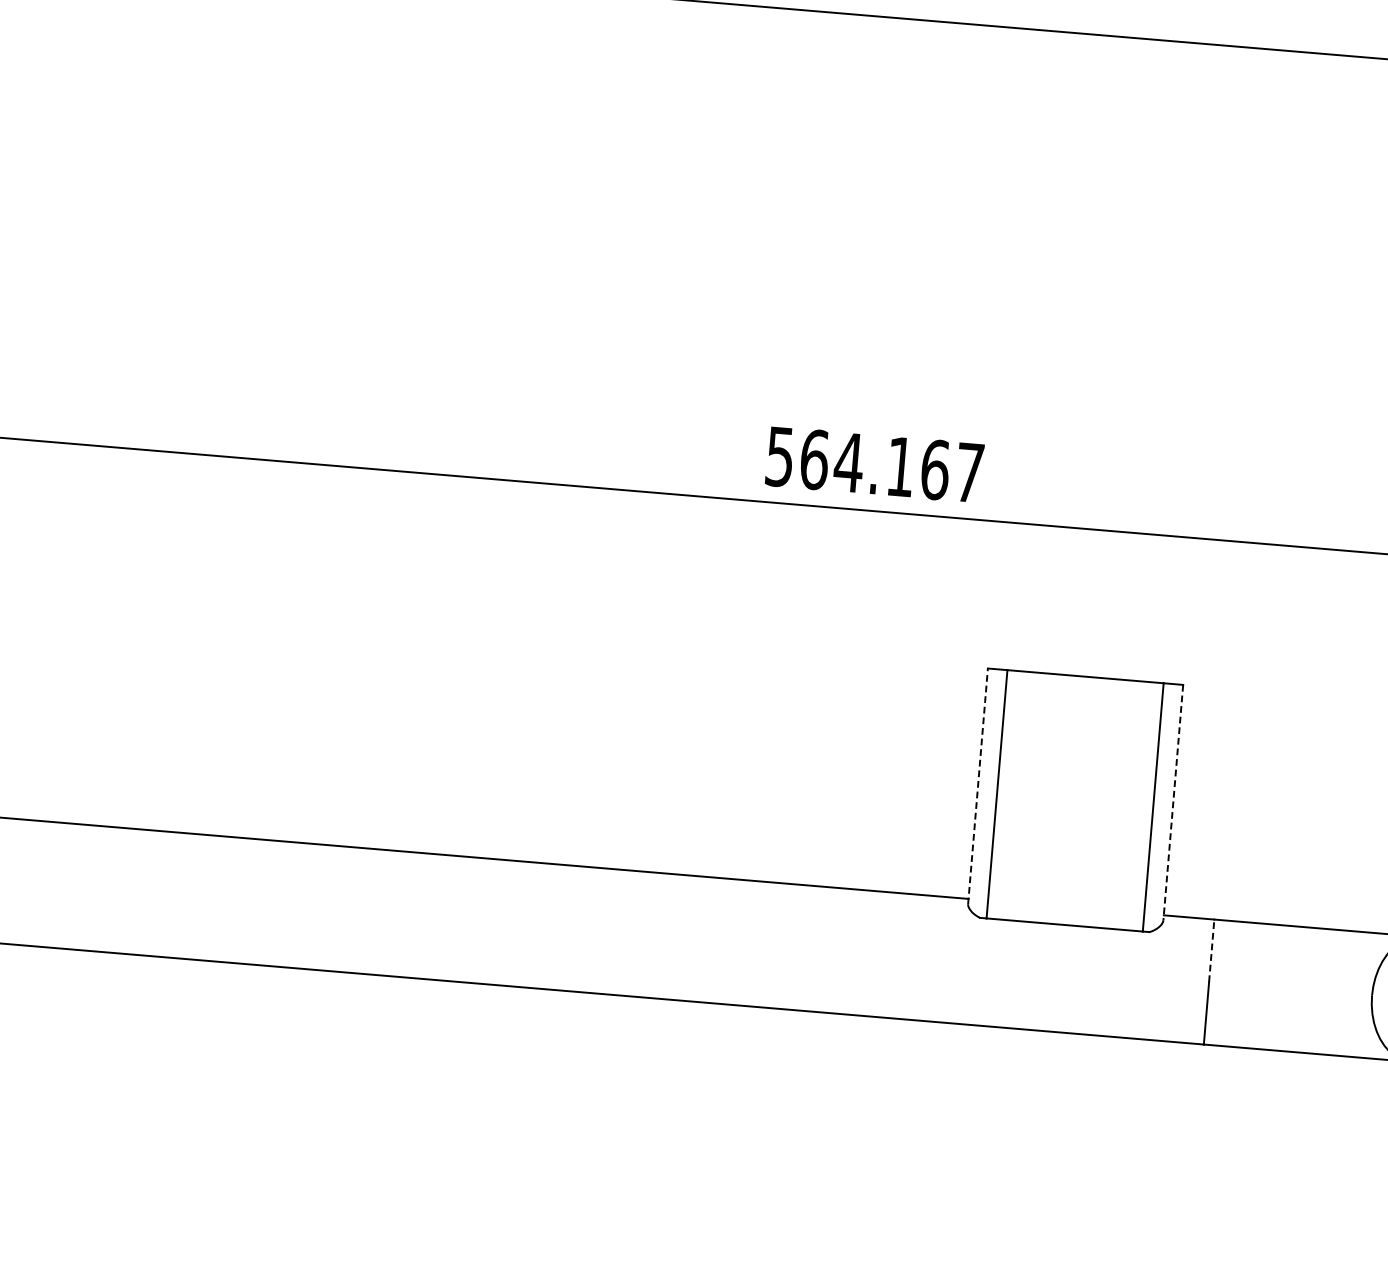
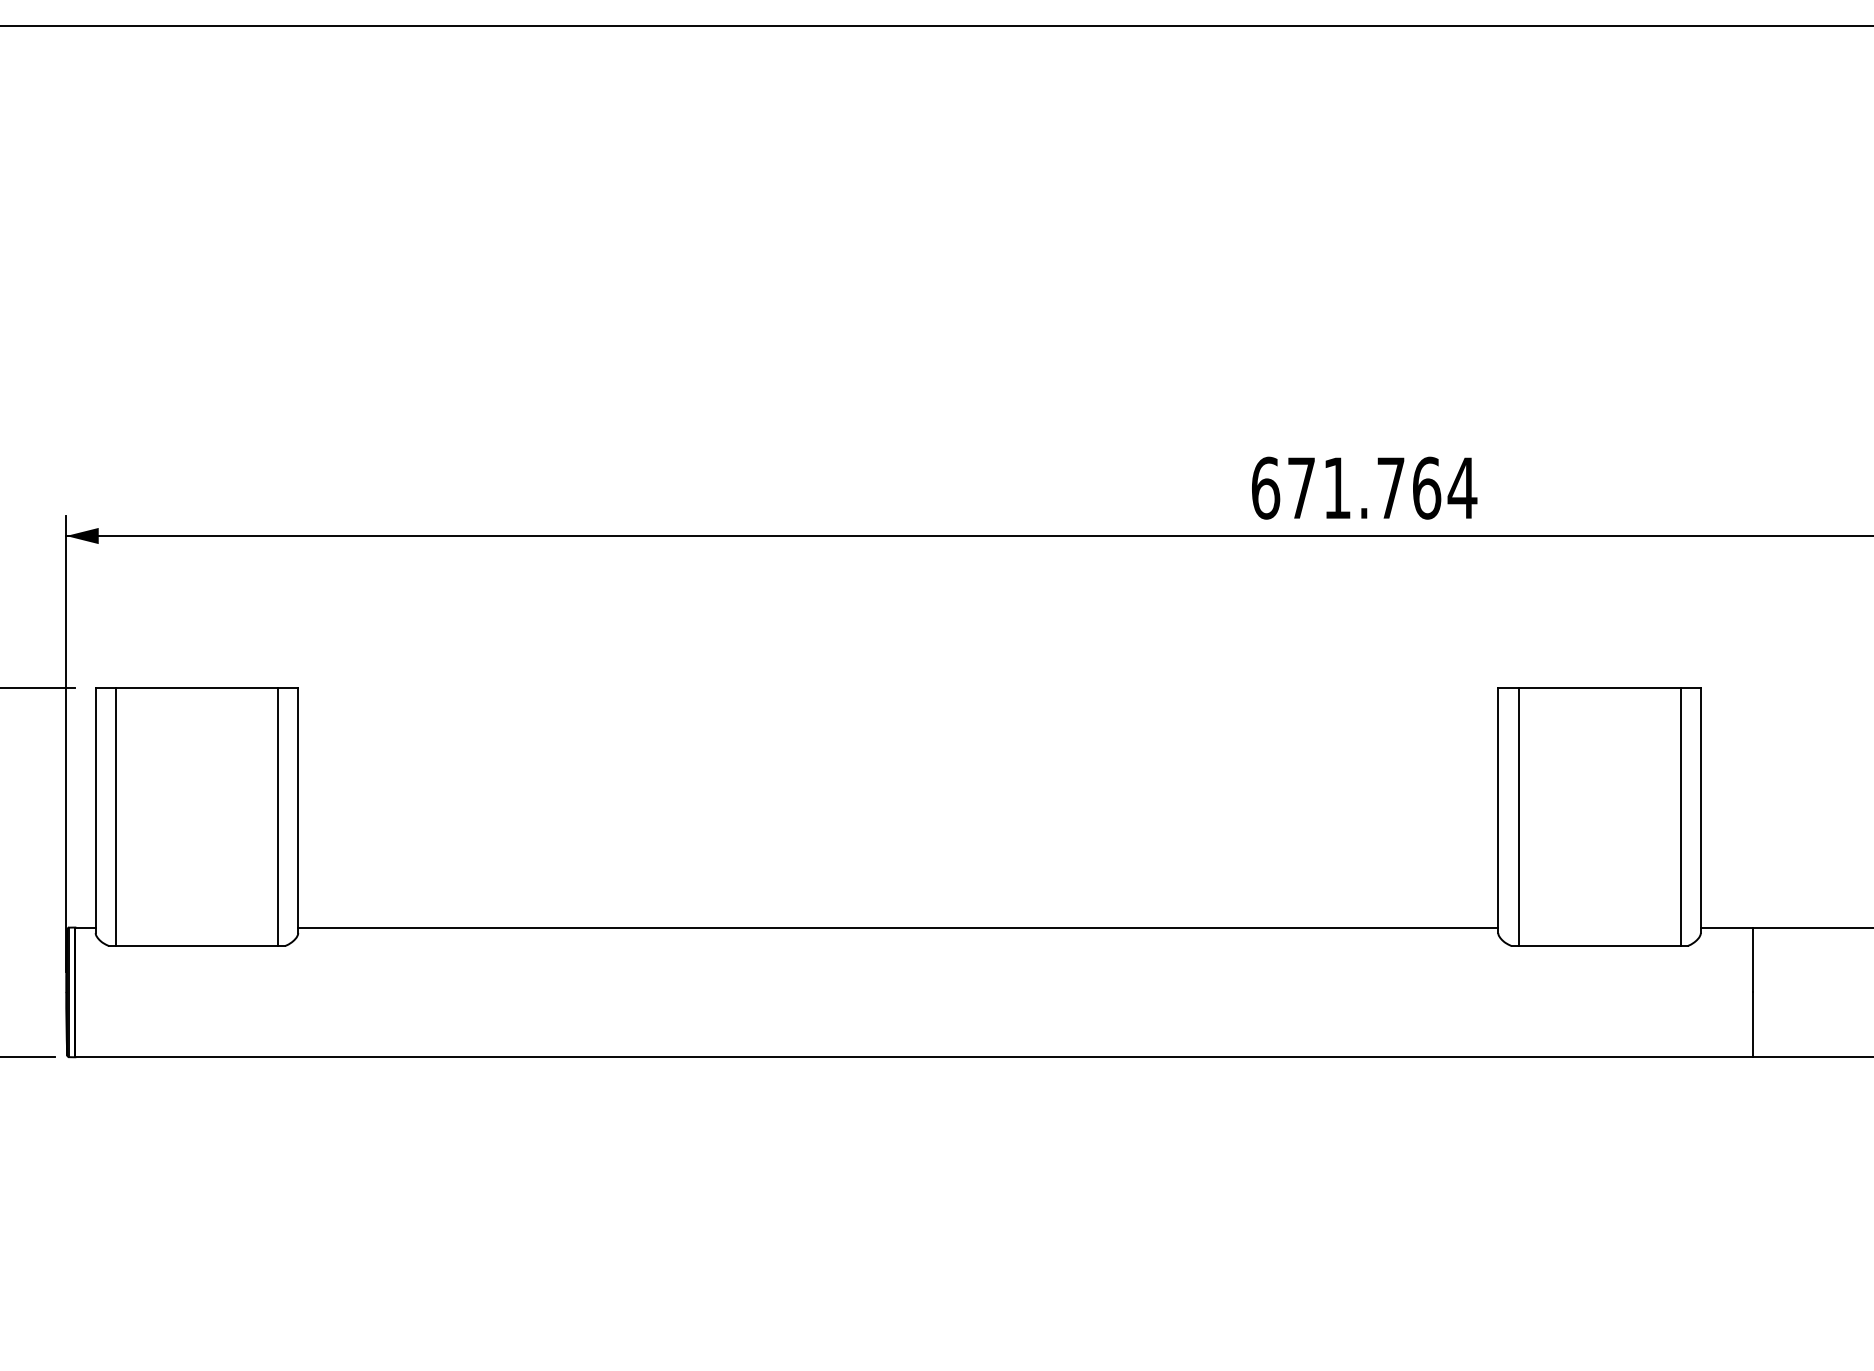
text: (875, 464) -> (1364, 487), 564.167 -> 671.764
line: (978, 786) -> (1498, 810), dashed -> solid
line: (1172, 803) -> (1700, 811), dashed -> solid
line: (1211, 950) -> (1753, 959), dashed -> solid

